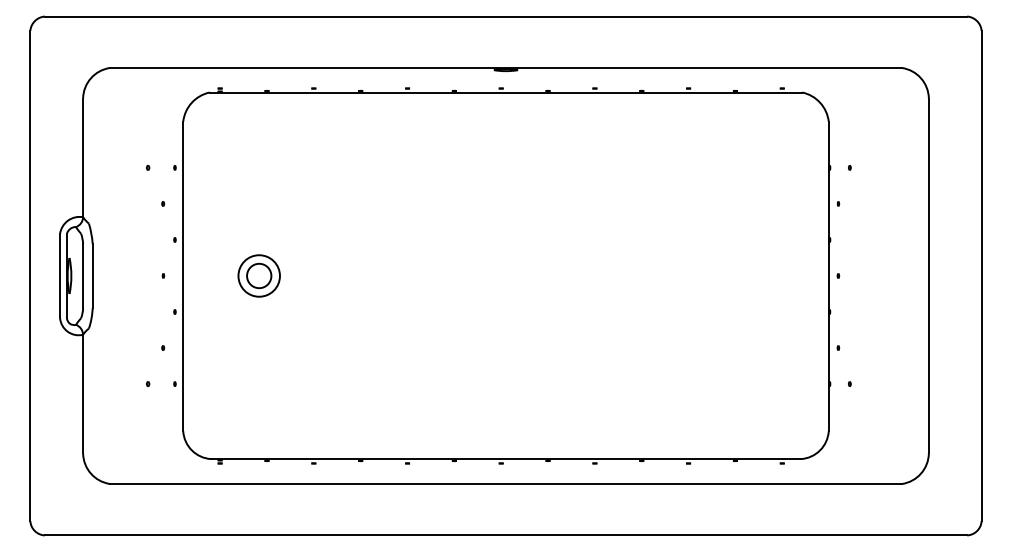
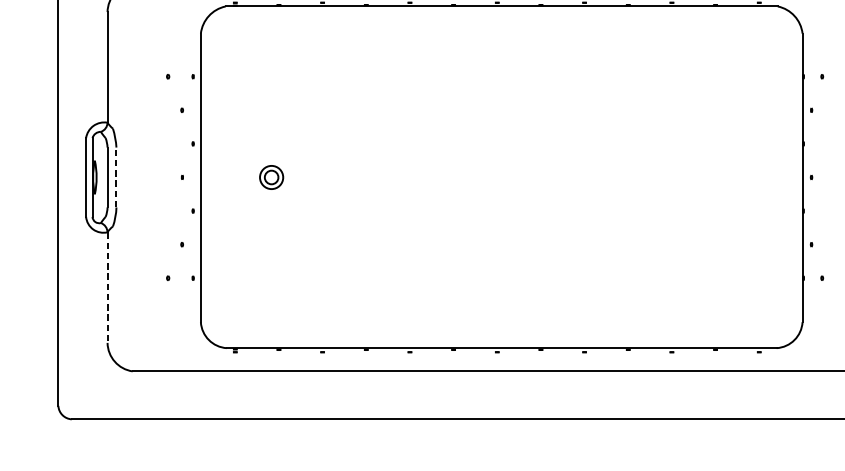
line: (92, 275) -> (116, 177), solid -> dashed
part: (258, 275) -> (271, 177), size x0.6
line: (83, 394) -> (107, 287), solid -> dashed

